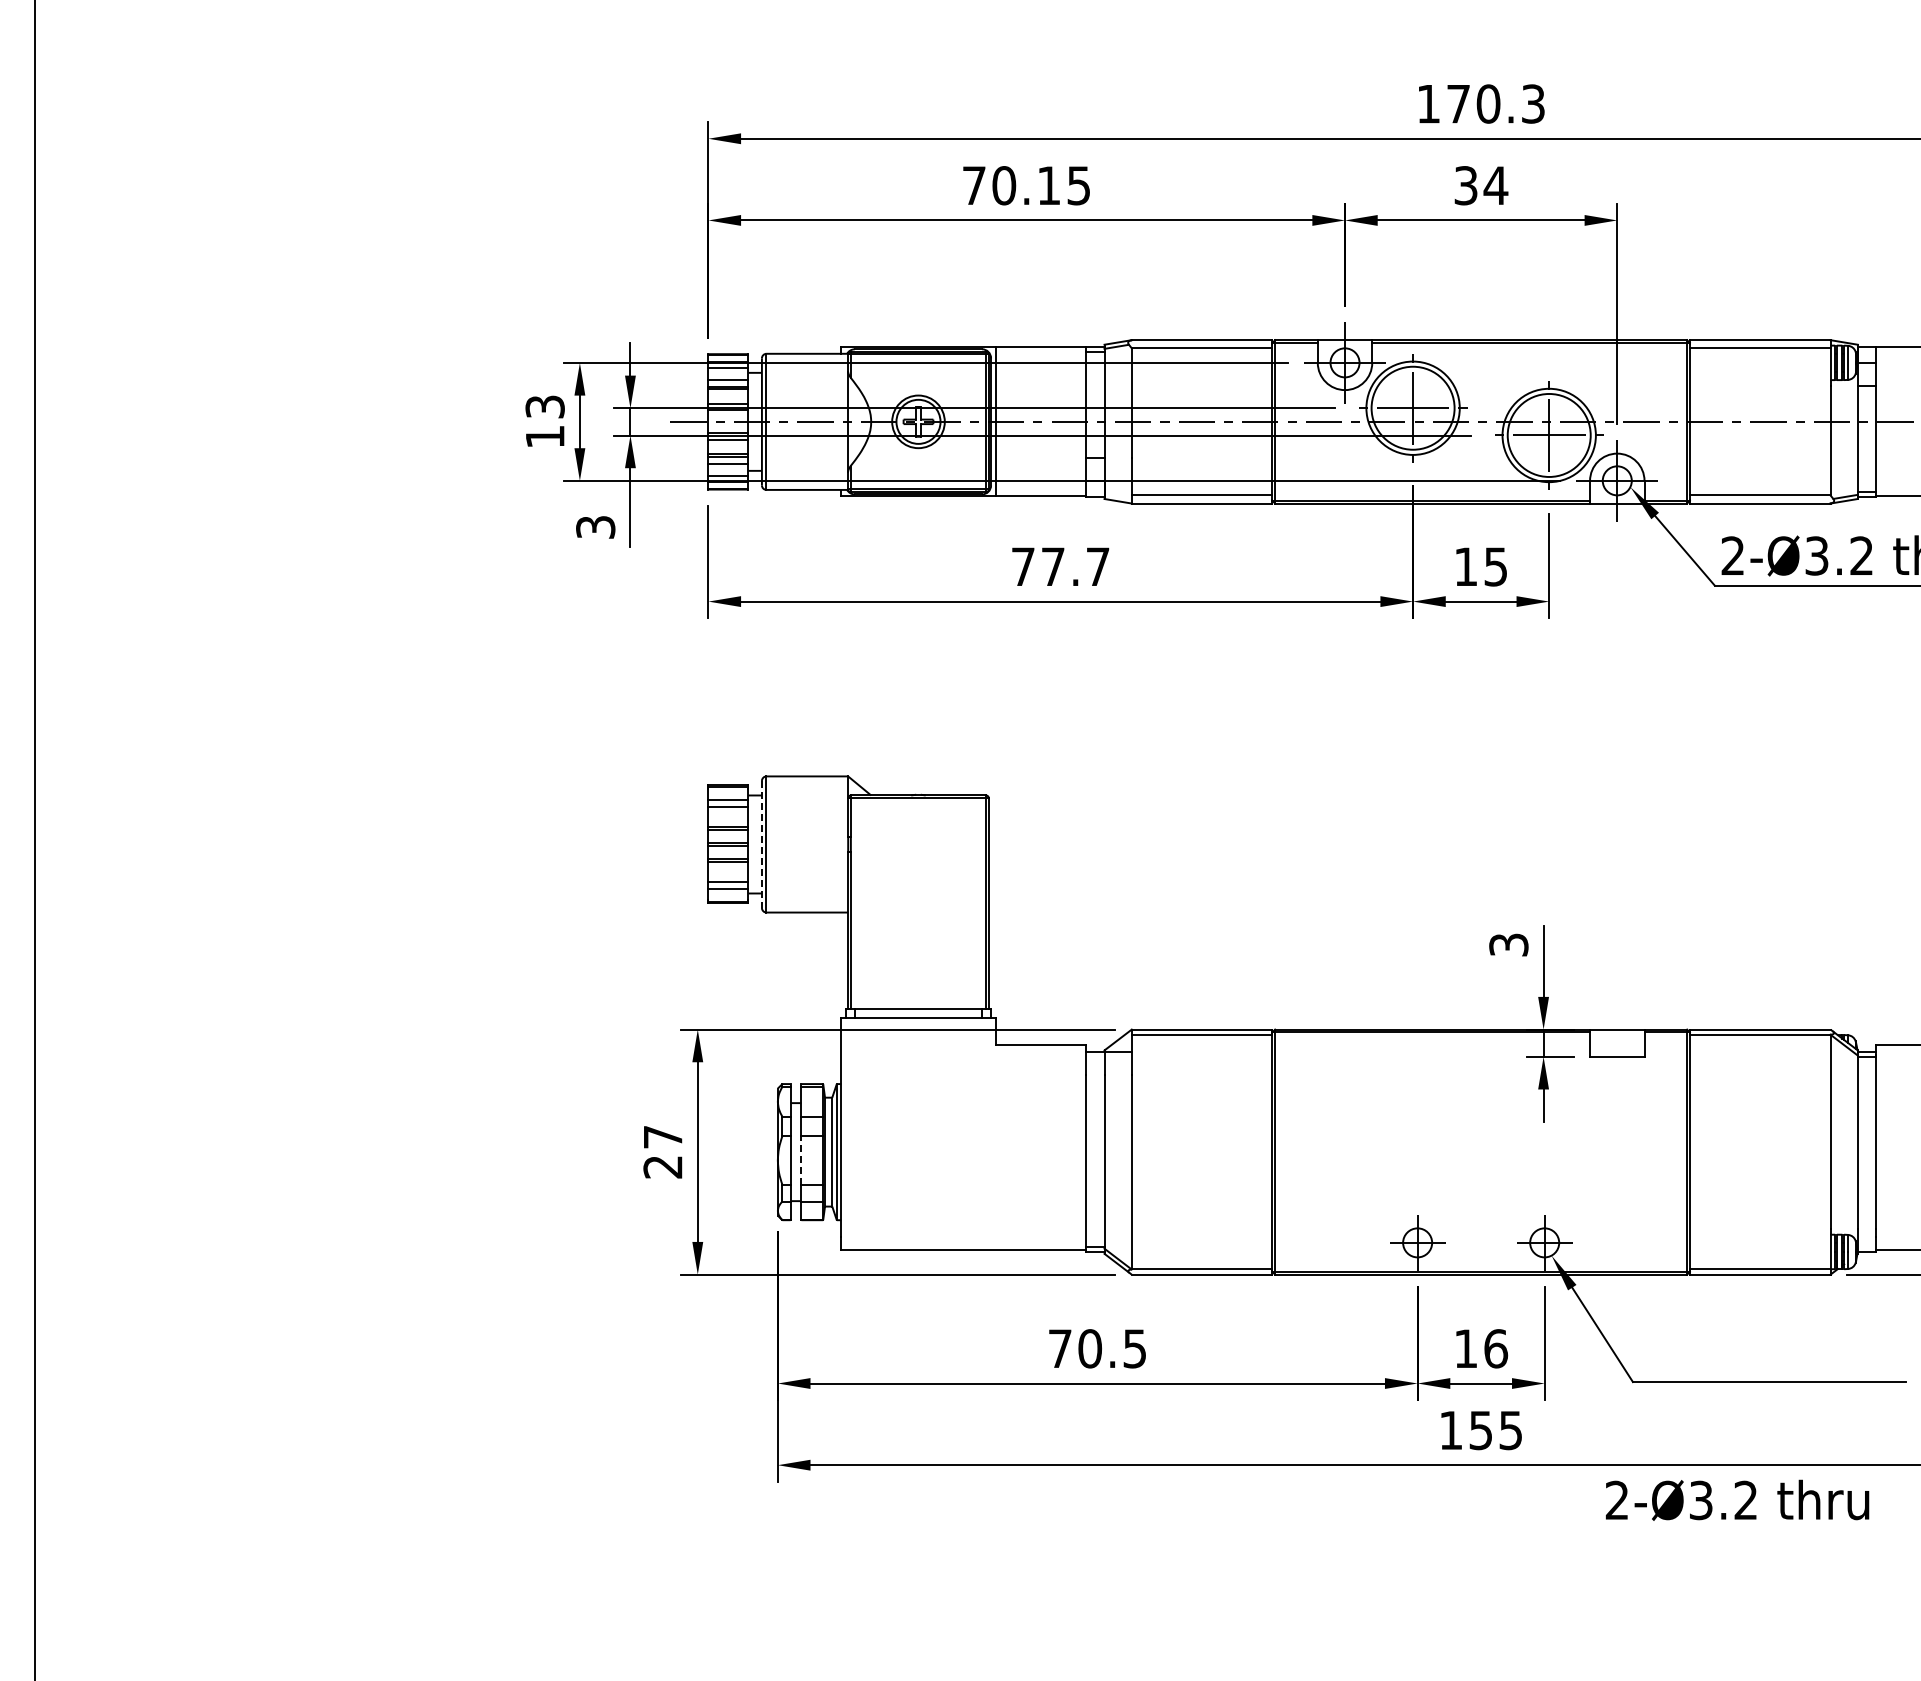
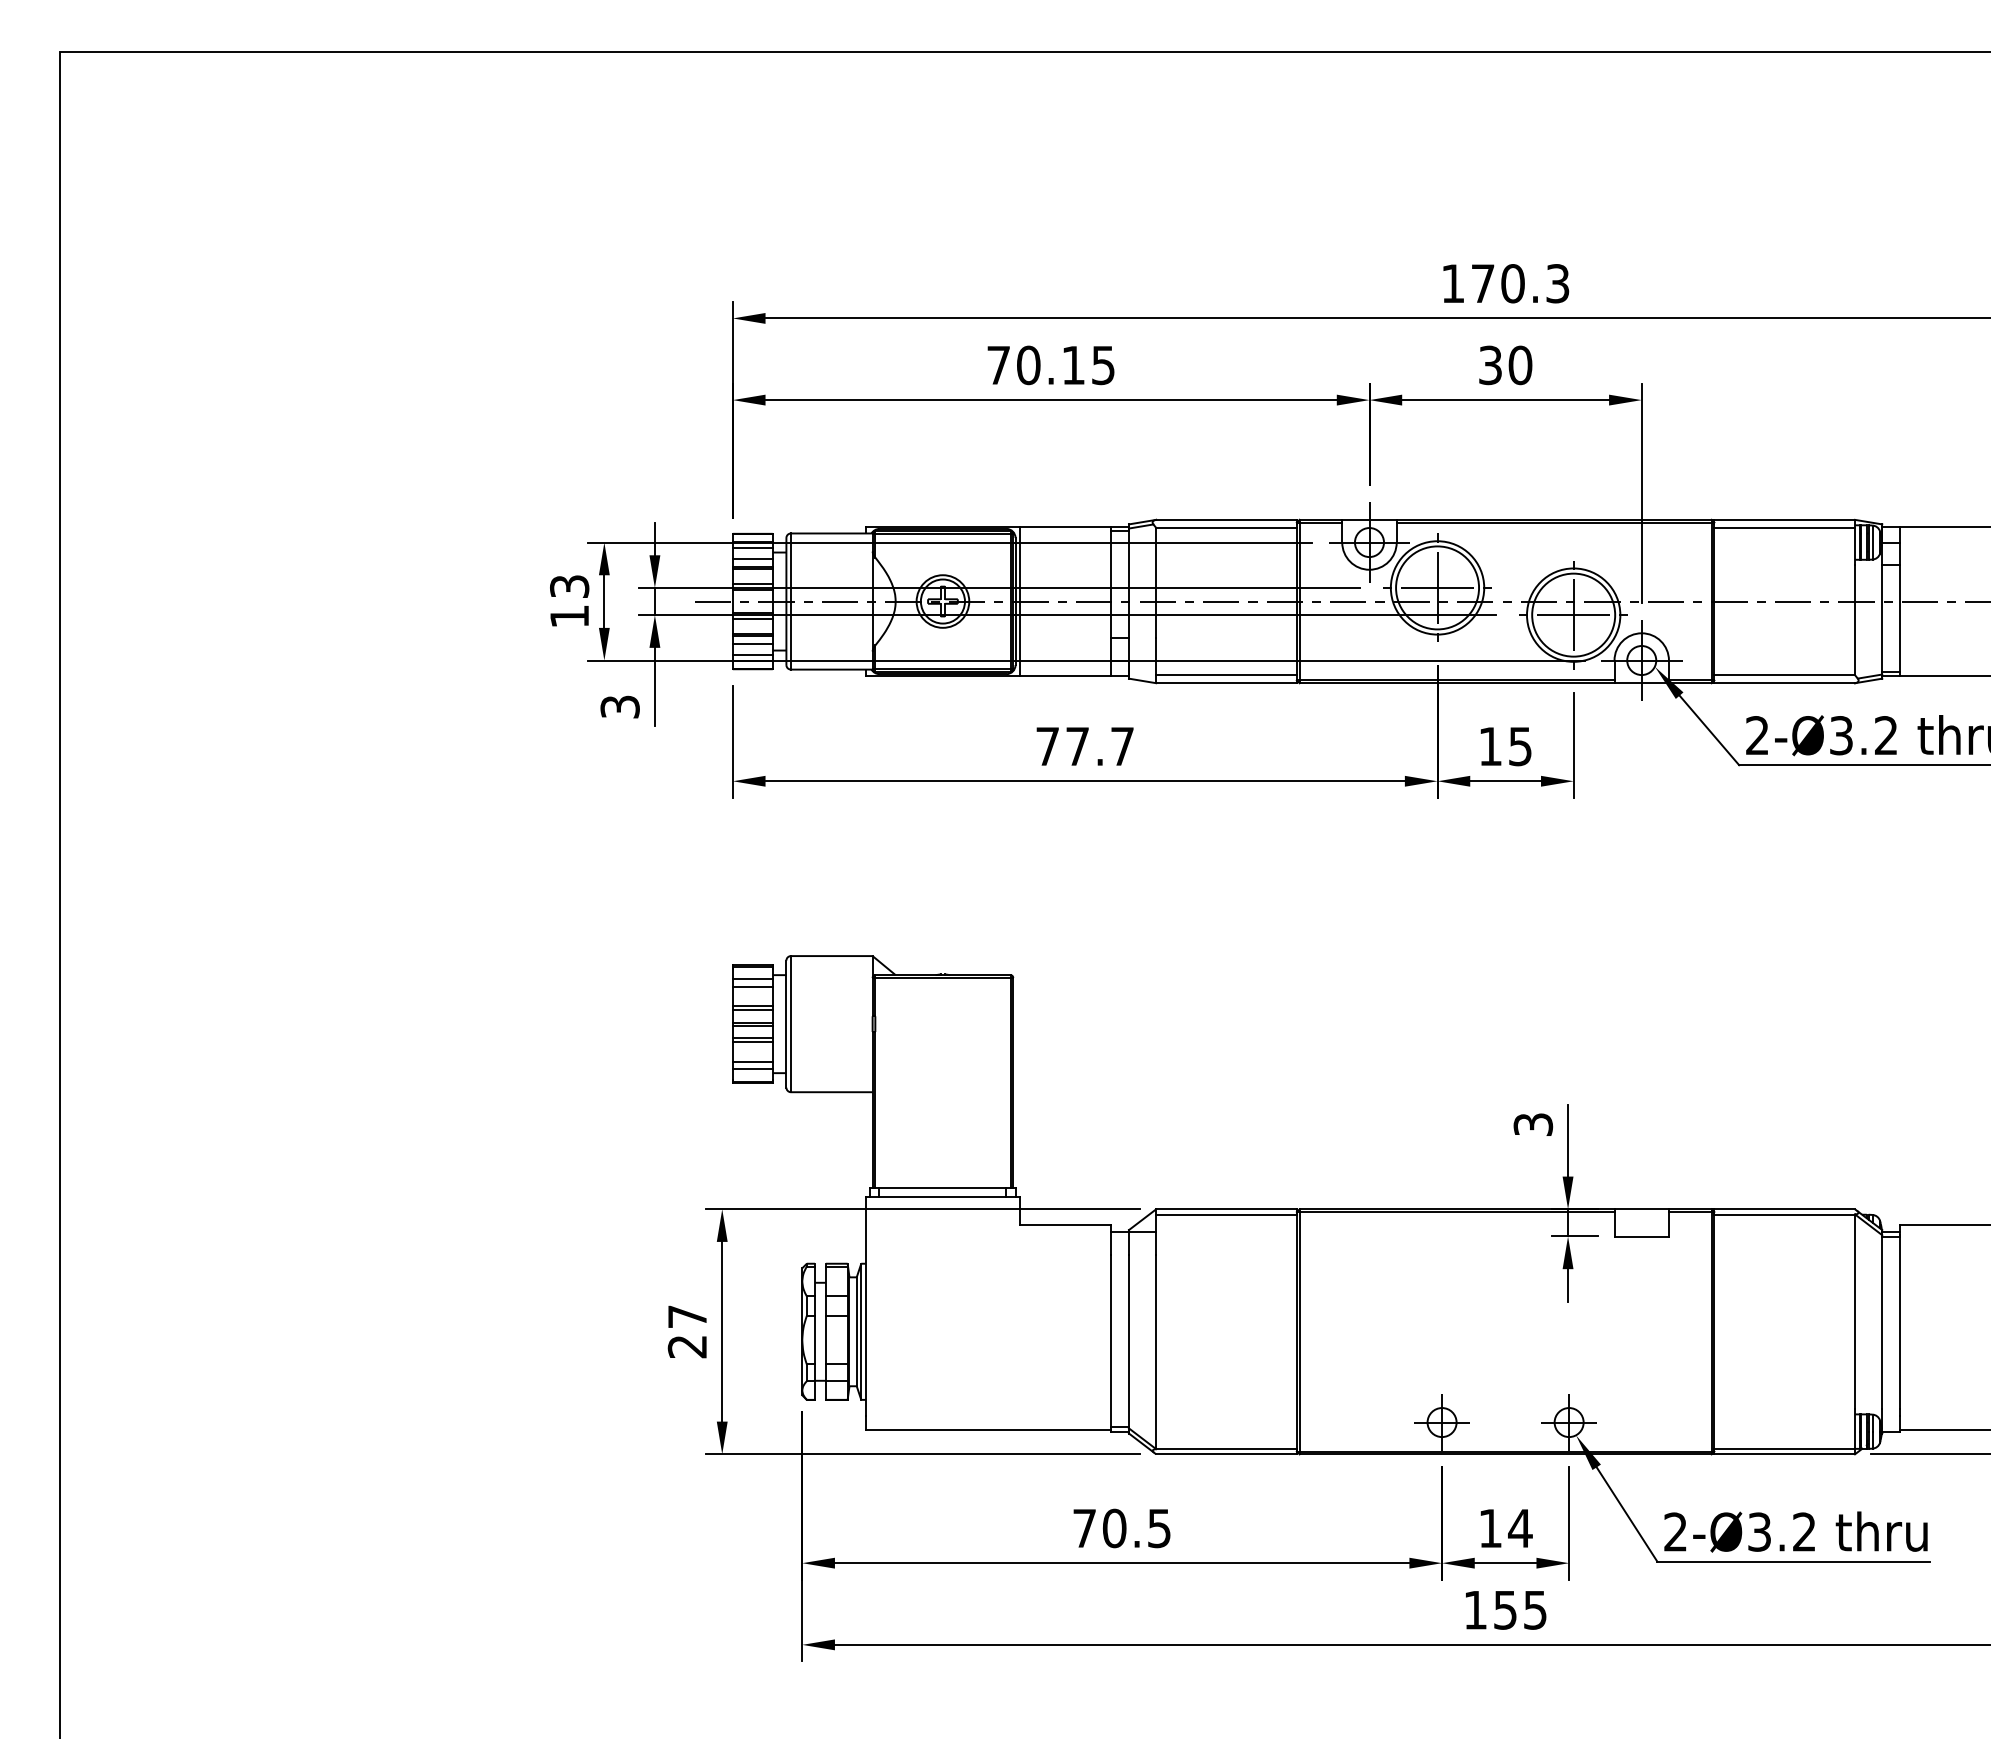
text: (1496, 185) -> (1520, 365), 34 -> 30
line: (762, 844) -> (786, 1024), dashed -> solid
line: (801, 1159) -> (825, 1339), dashed -> solid
text: (1496, 1348) -> (1520, 1528), 16 -> 14
text: (1737, 1499) -> (1795, 1531), moved

